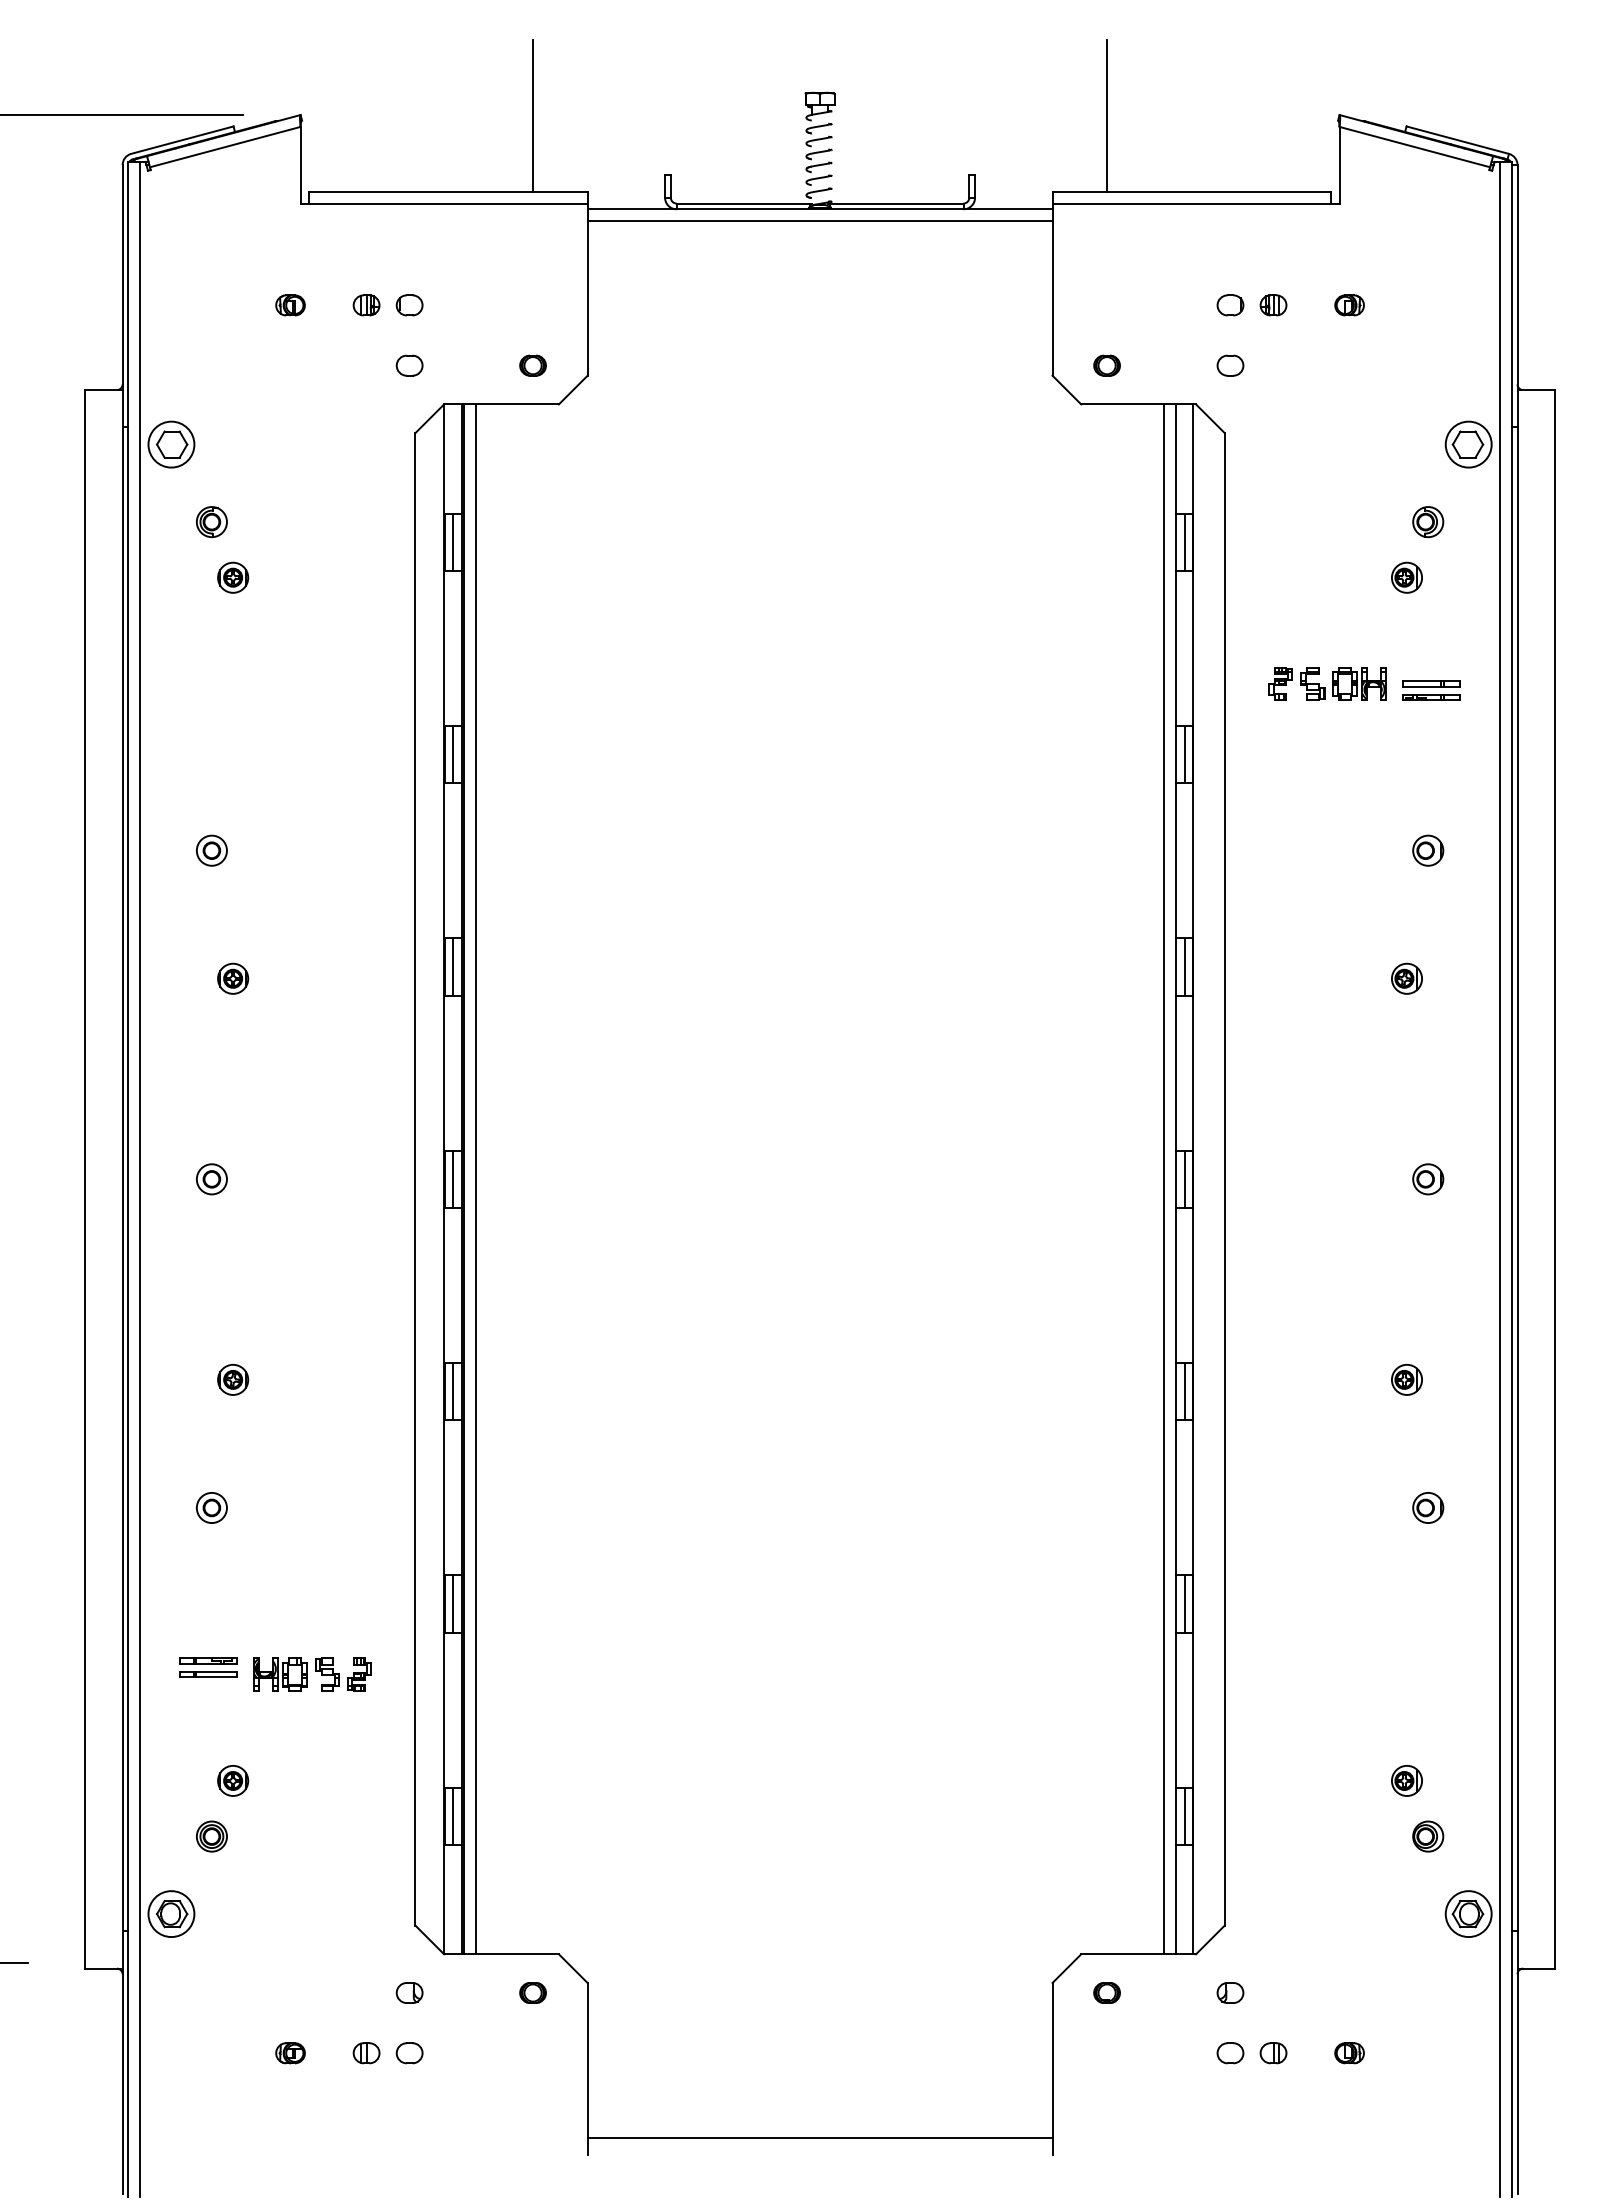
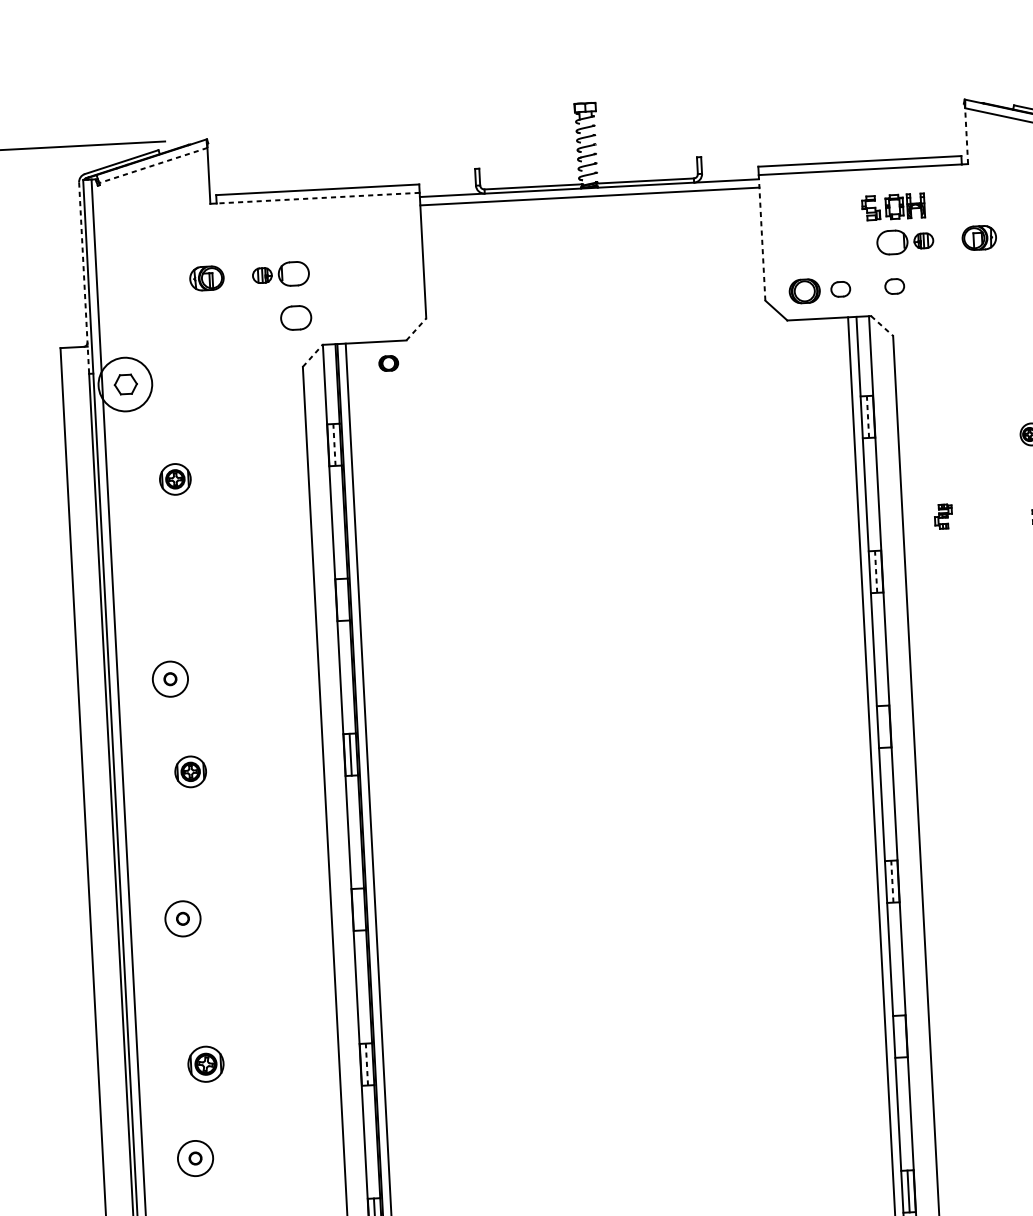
line: (533, 115) -> (376, 130), removed
line: (1107, 115) -> (795, 108), removed
line: (225, 147) -> (153, 165), solid -> dashed
line: (1339, 164) -> (966, 135), solid -> dashed
line: (447, 203) -> (317, 198), solid -> dashed
line: (1052, 289) -> (762, 237), solid -> dashed
line: (122, 296) -> (84, 278), solid -> dashed
part: (290, 305) -> (206, 278), size x1.6
part: (409, 305) -> (293, 274), size x1.6
part: (1230, 305) -> (892, 242), size x1.6
part: (1349, 305) -> (979, 238), size x1.6
part: (409, 365) -> (295, 317), size x1.6
part: (532, 365) -> (388, 363), moved
part: (1106, 365) -> (804, 291), size x1.6
part: (1156, 365) -> (840, 289), added
line: (573, 389) -> (416, 329), solid -> dashed
line: (430, 418) -> (313, 355), solid -> dashed
line: (1210, 419) -> (882, 326), solid -> dashed
circle: (171, 444) -> (125, 384), size x1.6
part: (211, 522) -> (157, 439), removed
line: (453, 542) -> (334, 445), solid -> dashed
line: (1184, 542) -> (867, 417), solid -> dashed
part: (233, 577) -> (175, 479), size x1.4
part: (1343, 683) -> (893, 206), moved
line: (453, 754) -> (342, 599), removed
line: (1184, 754) -> (876, 571), solid -> dashed
circle: (211, 850) -> (170, 679), size x1.6
line: (1184, 966) -> (884, 726), removed
part: (233, 978) -> (191, 771), size x1.4
circle: (211, 1179) -> (182, 918), size x1.6
line: (453, 1179) -> (359, 909), removed
line: (1184, 1179) -> (892, 881), solid -> dashed
part: (233, 1379) -> (206, 1064), size x1.6
line: (453, 1391) -> (367, 1064), solid -> dashed
line: (1184, 1391) -> (900, 1036), removed
circle: (211, 1507) -> (195, 1158), size x1.6

